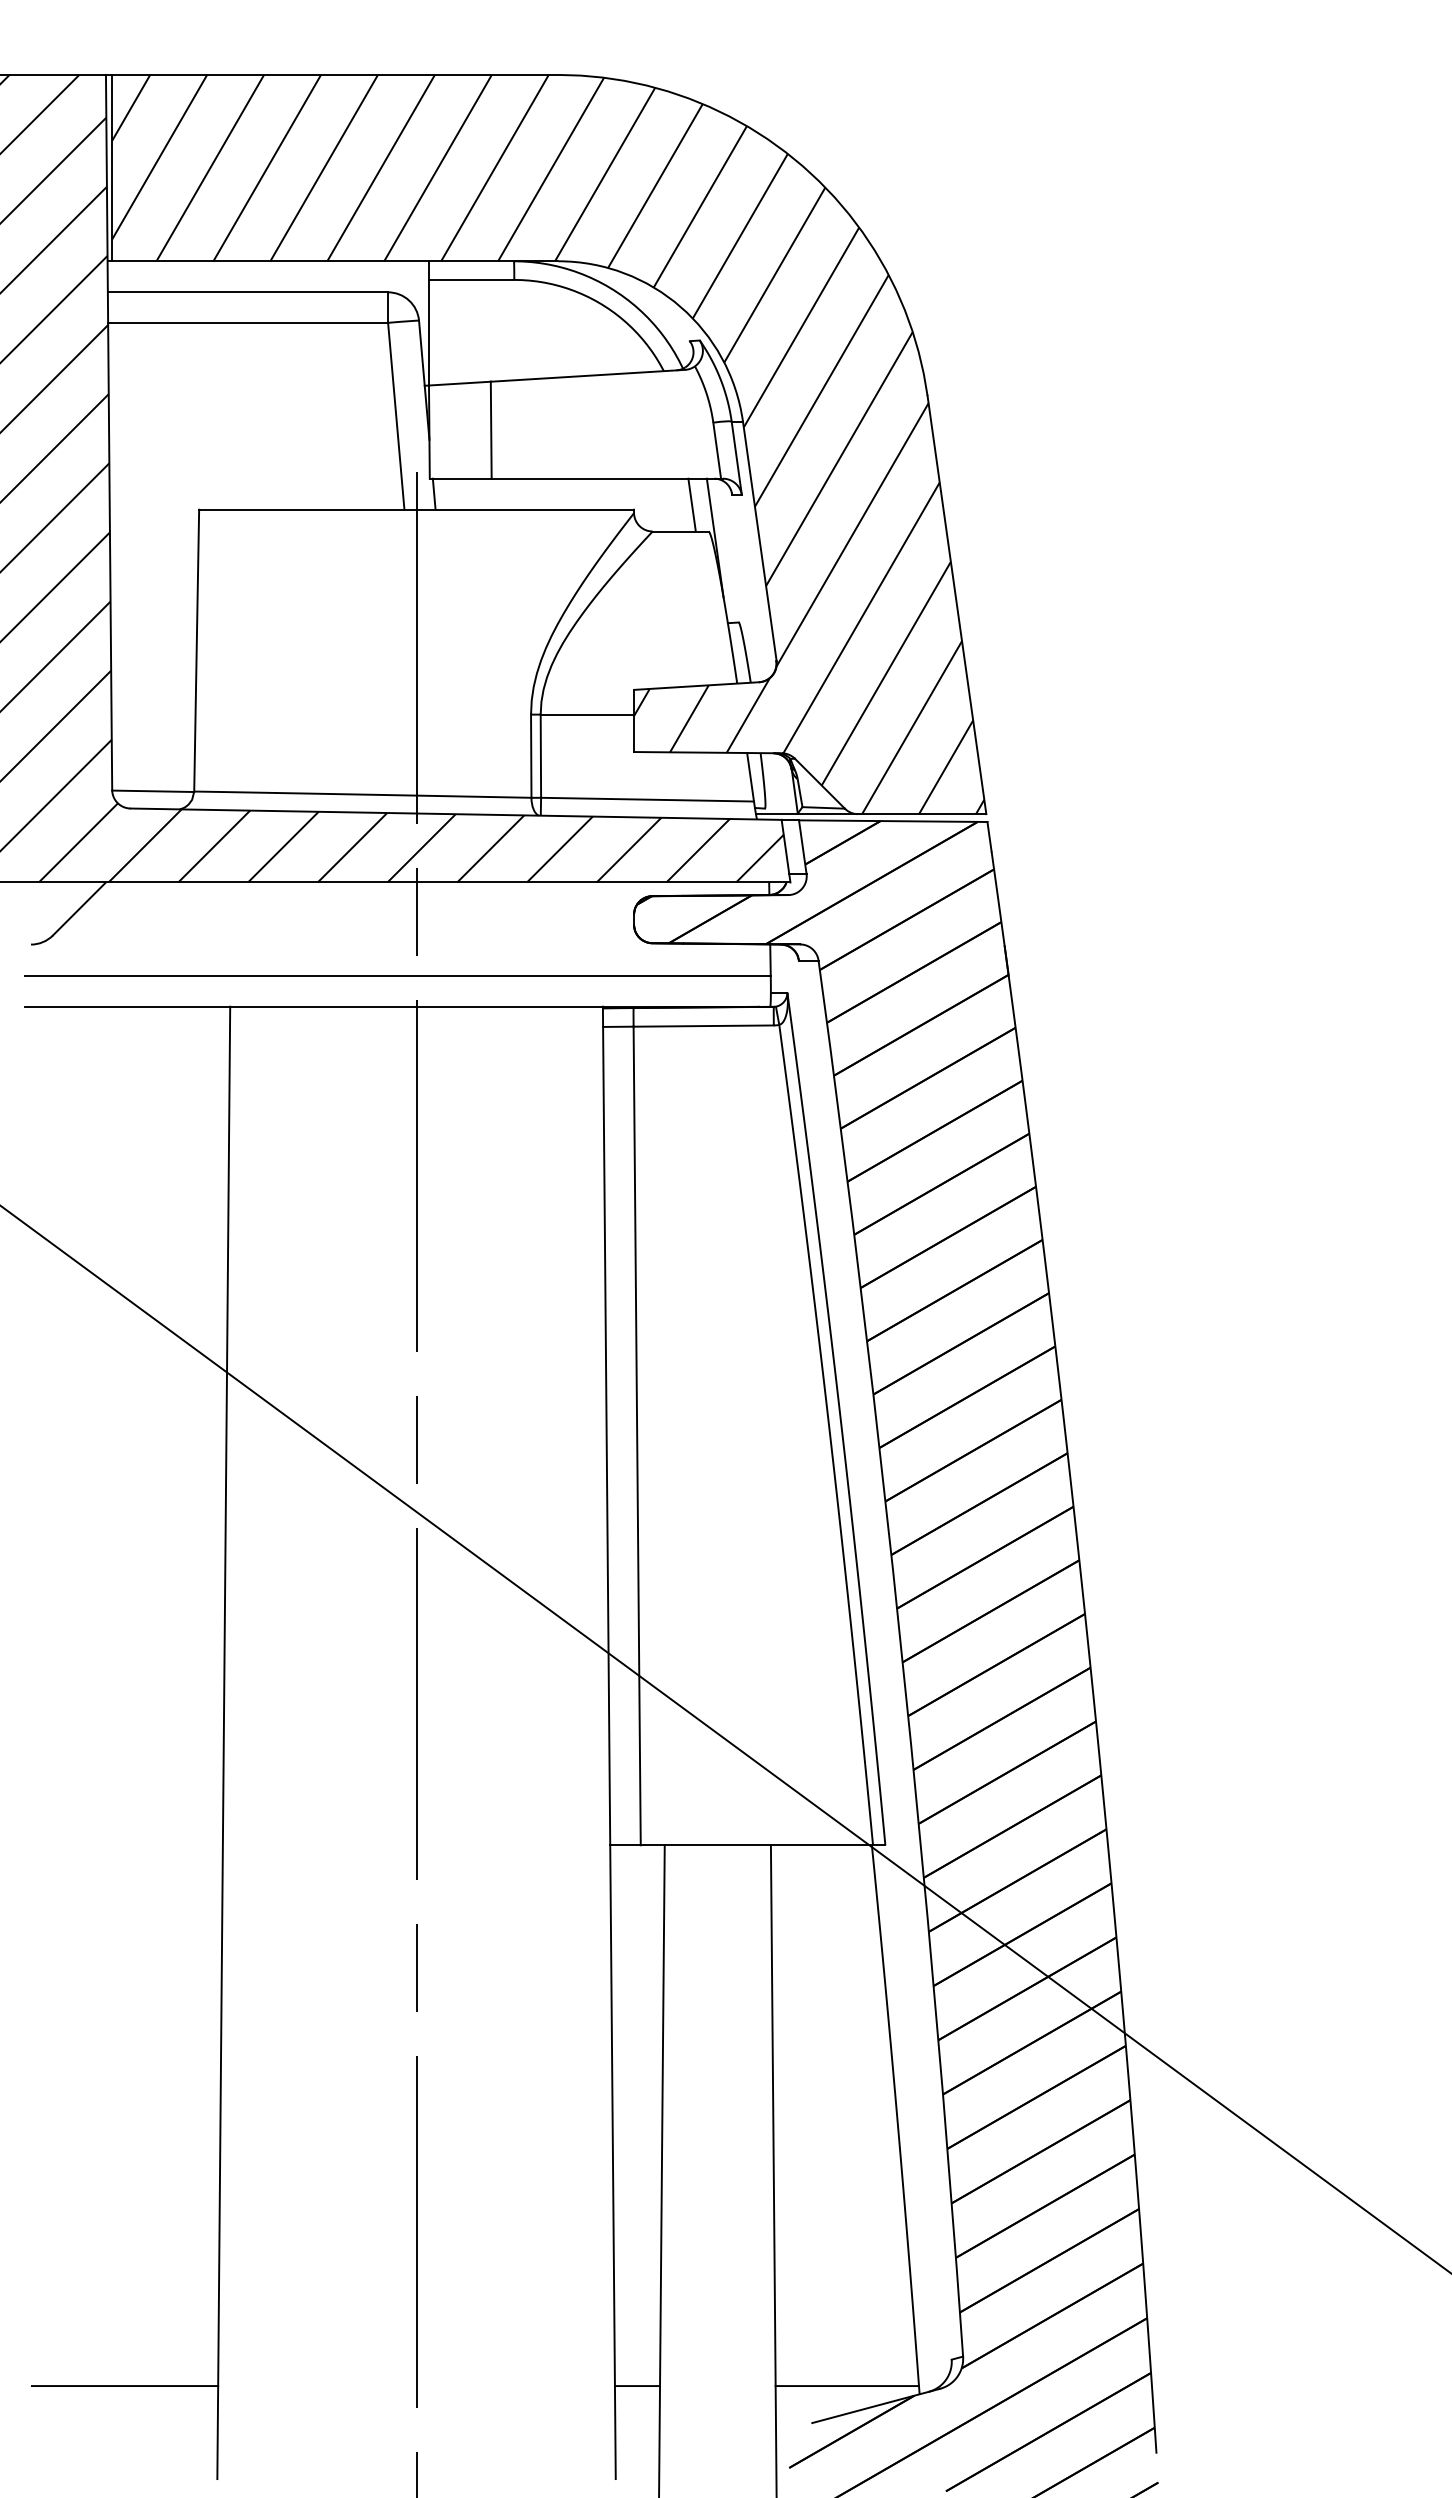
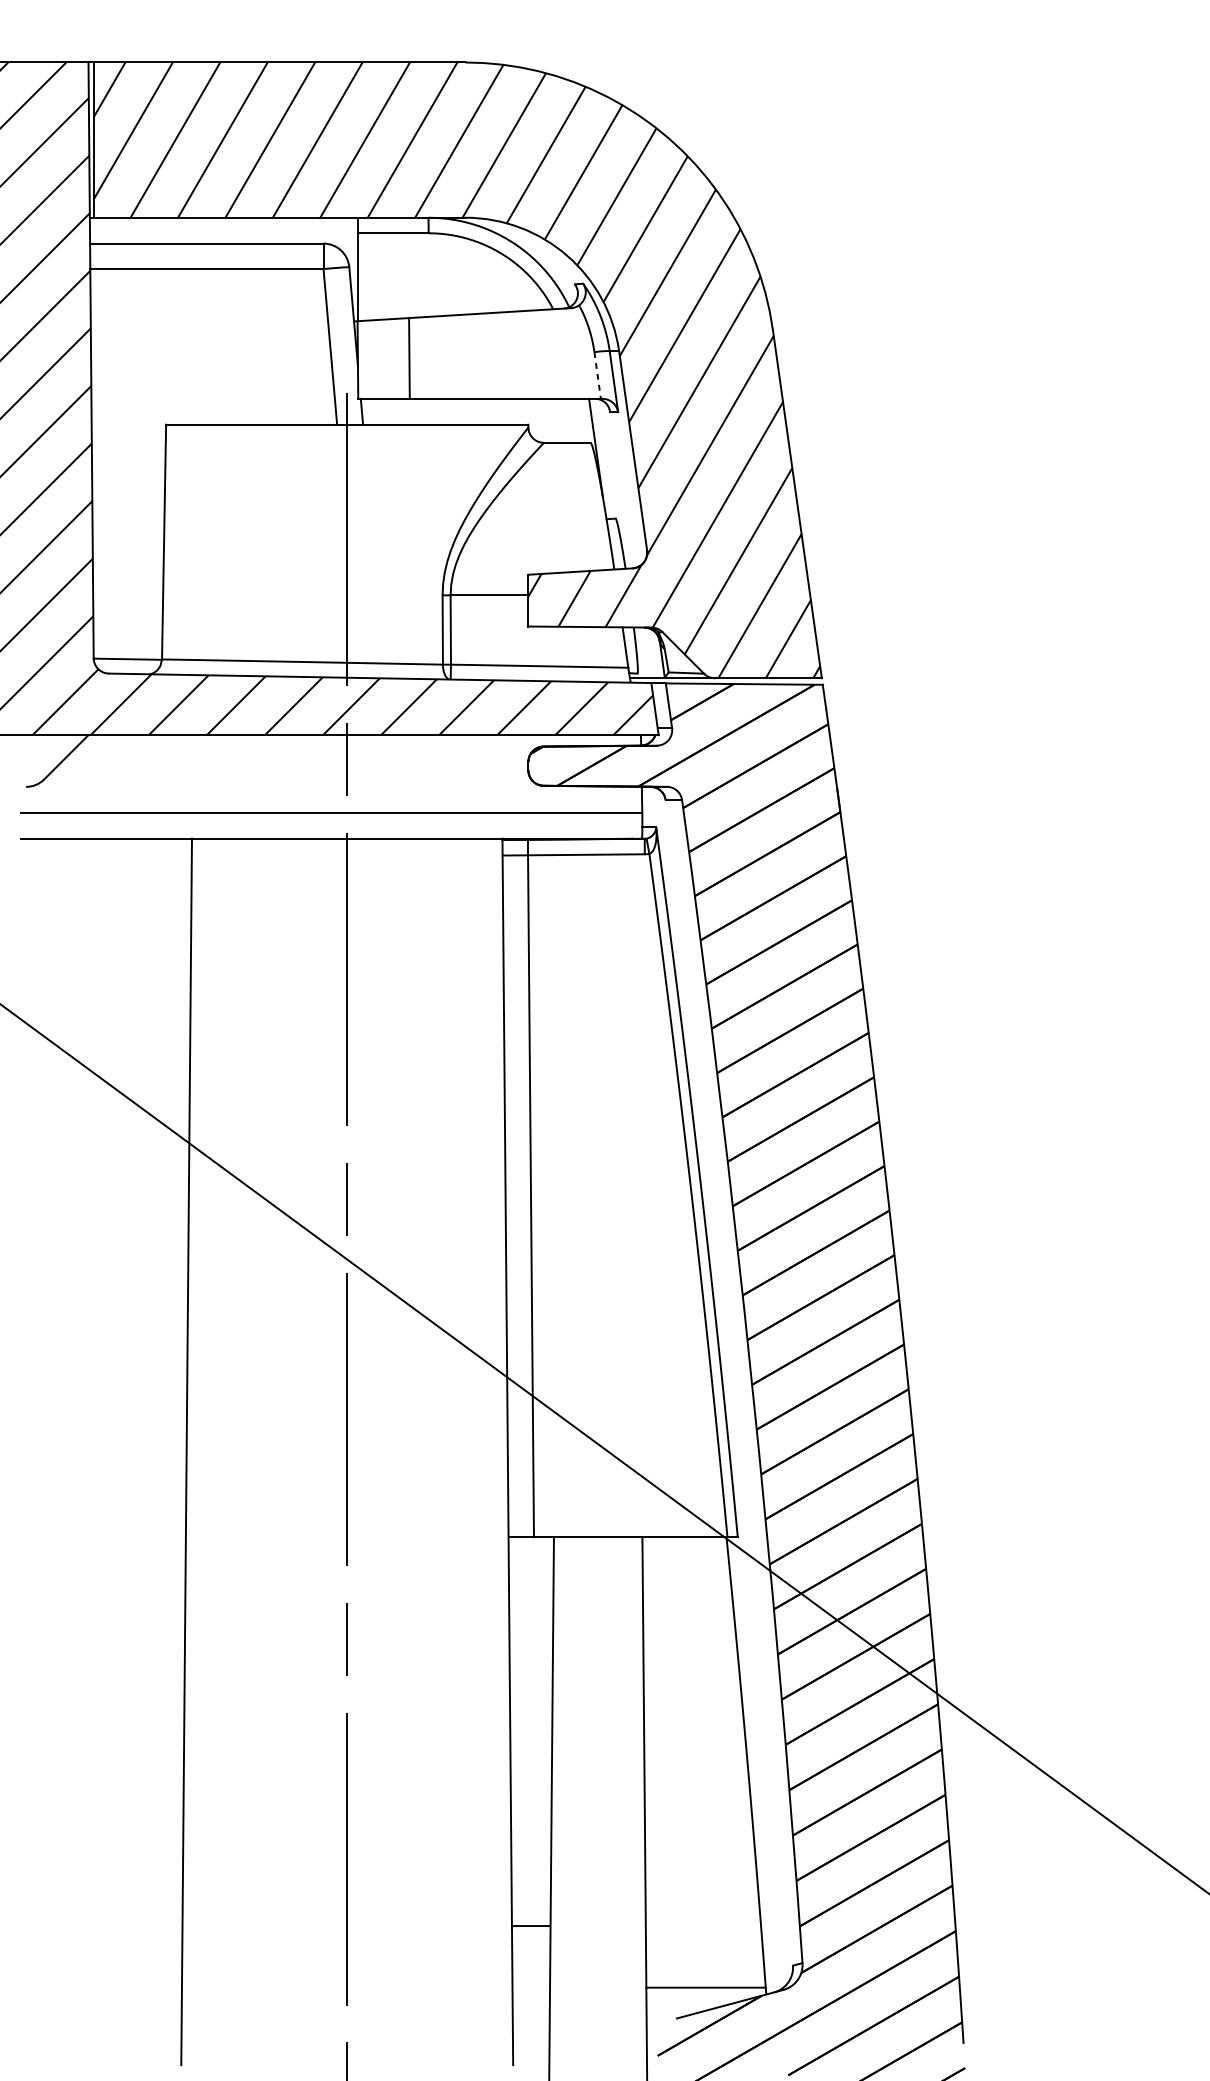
line: (717, 451) -> (597, 376), solid -> dashed
line: (691, 504) -> (576, 420), removed
line: (124, 2386) -> (103, 1988), removed
line: (637, 2386) -> (531, 1926), moved

